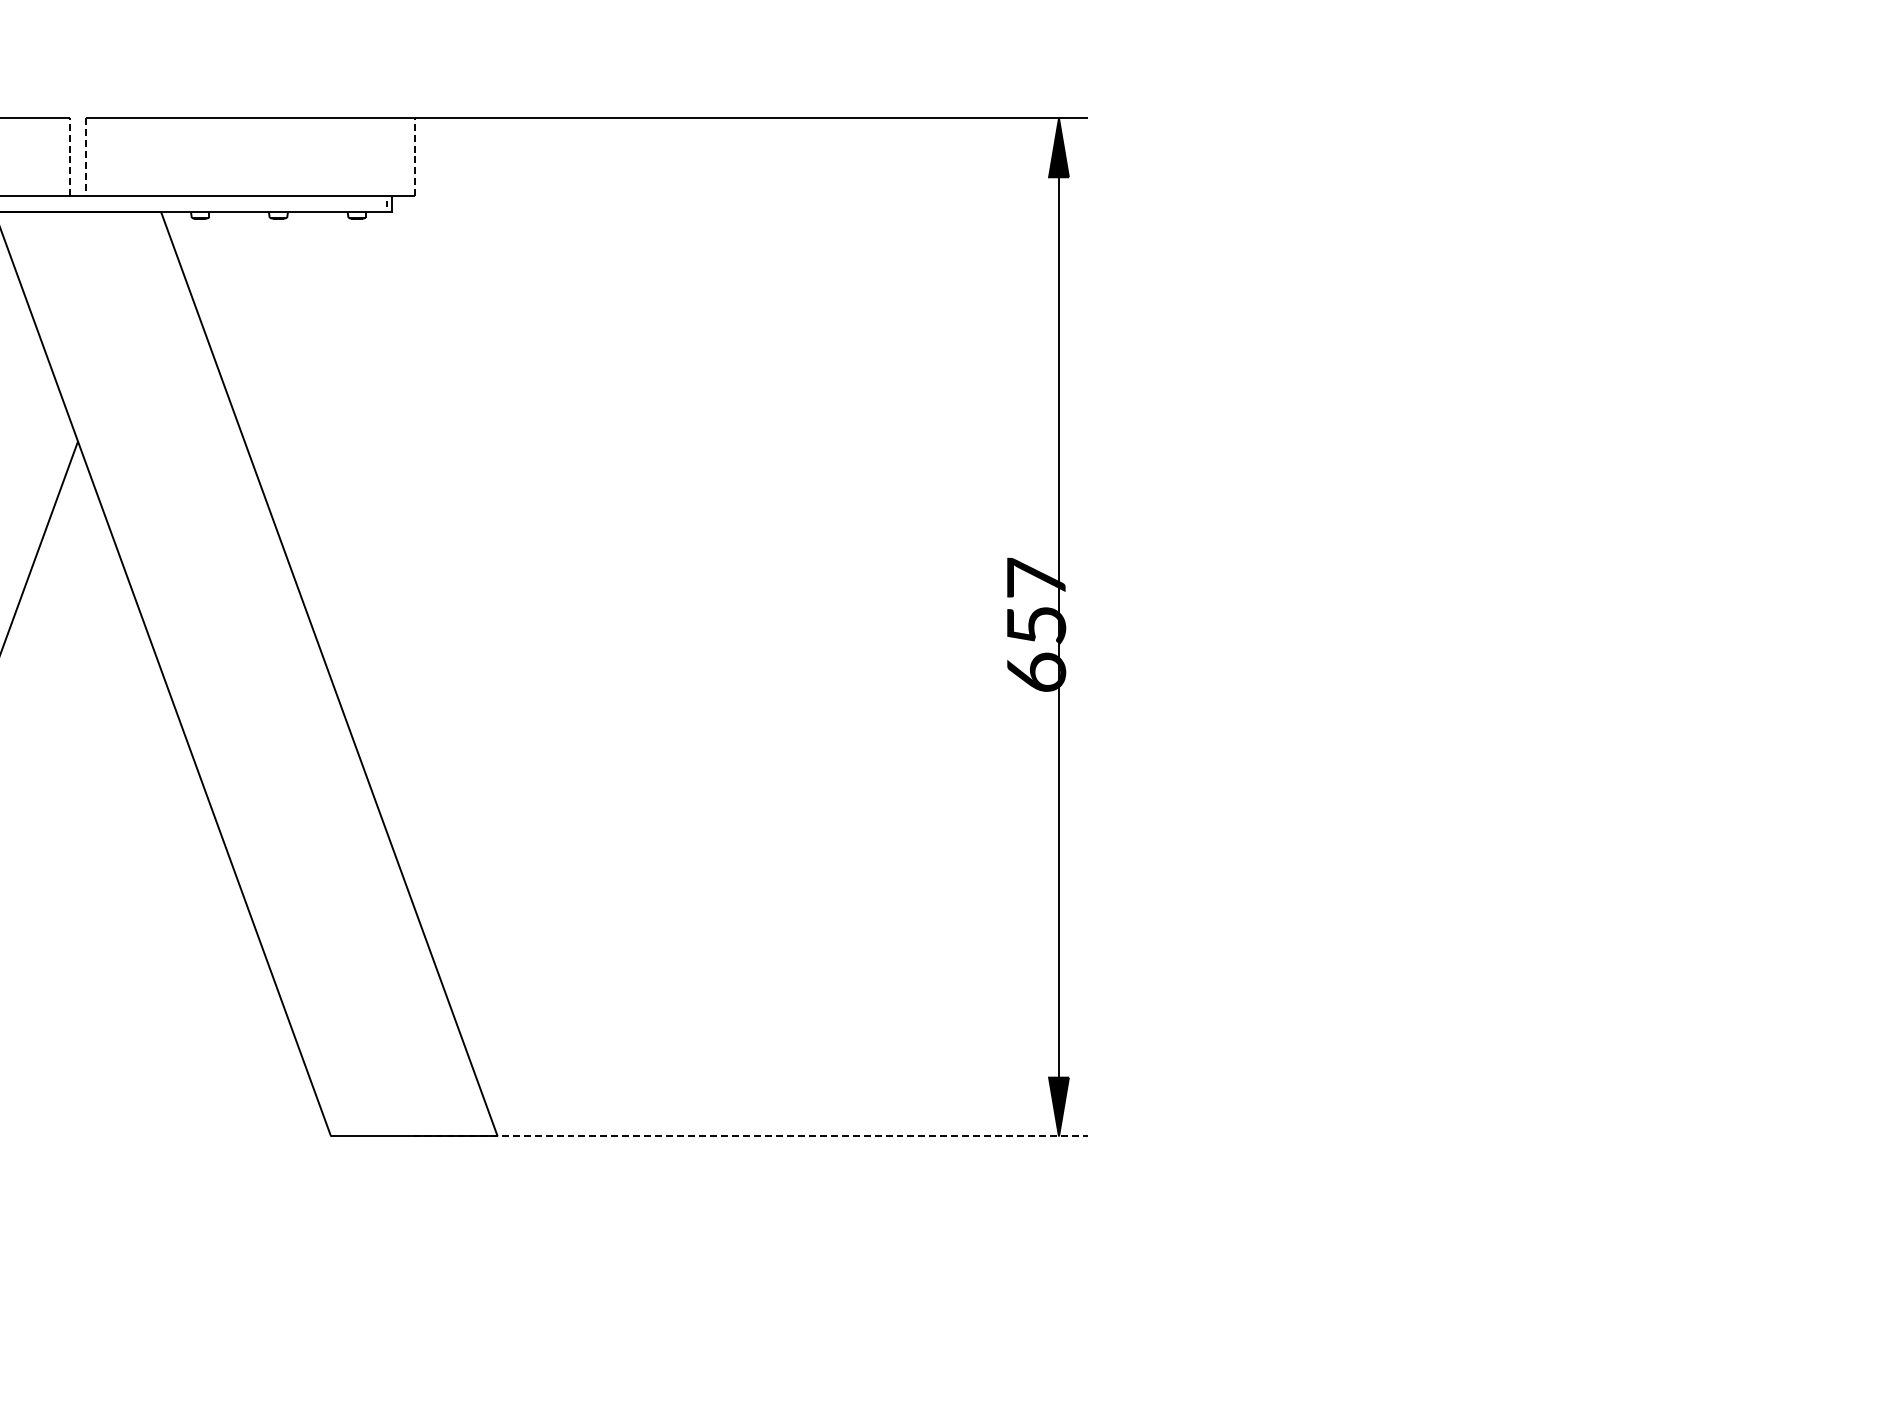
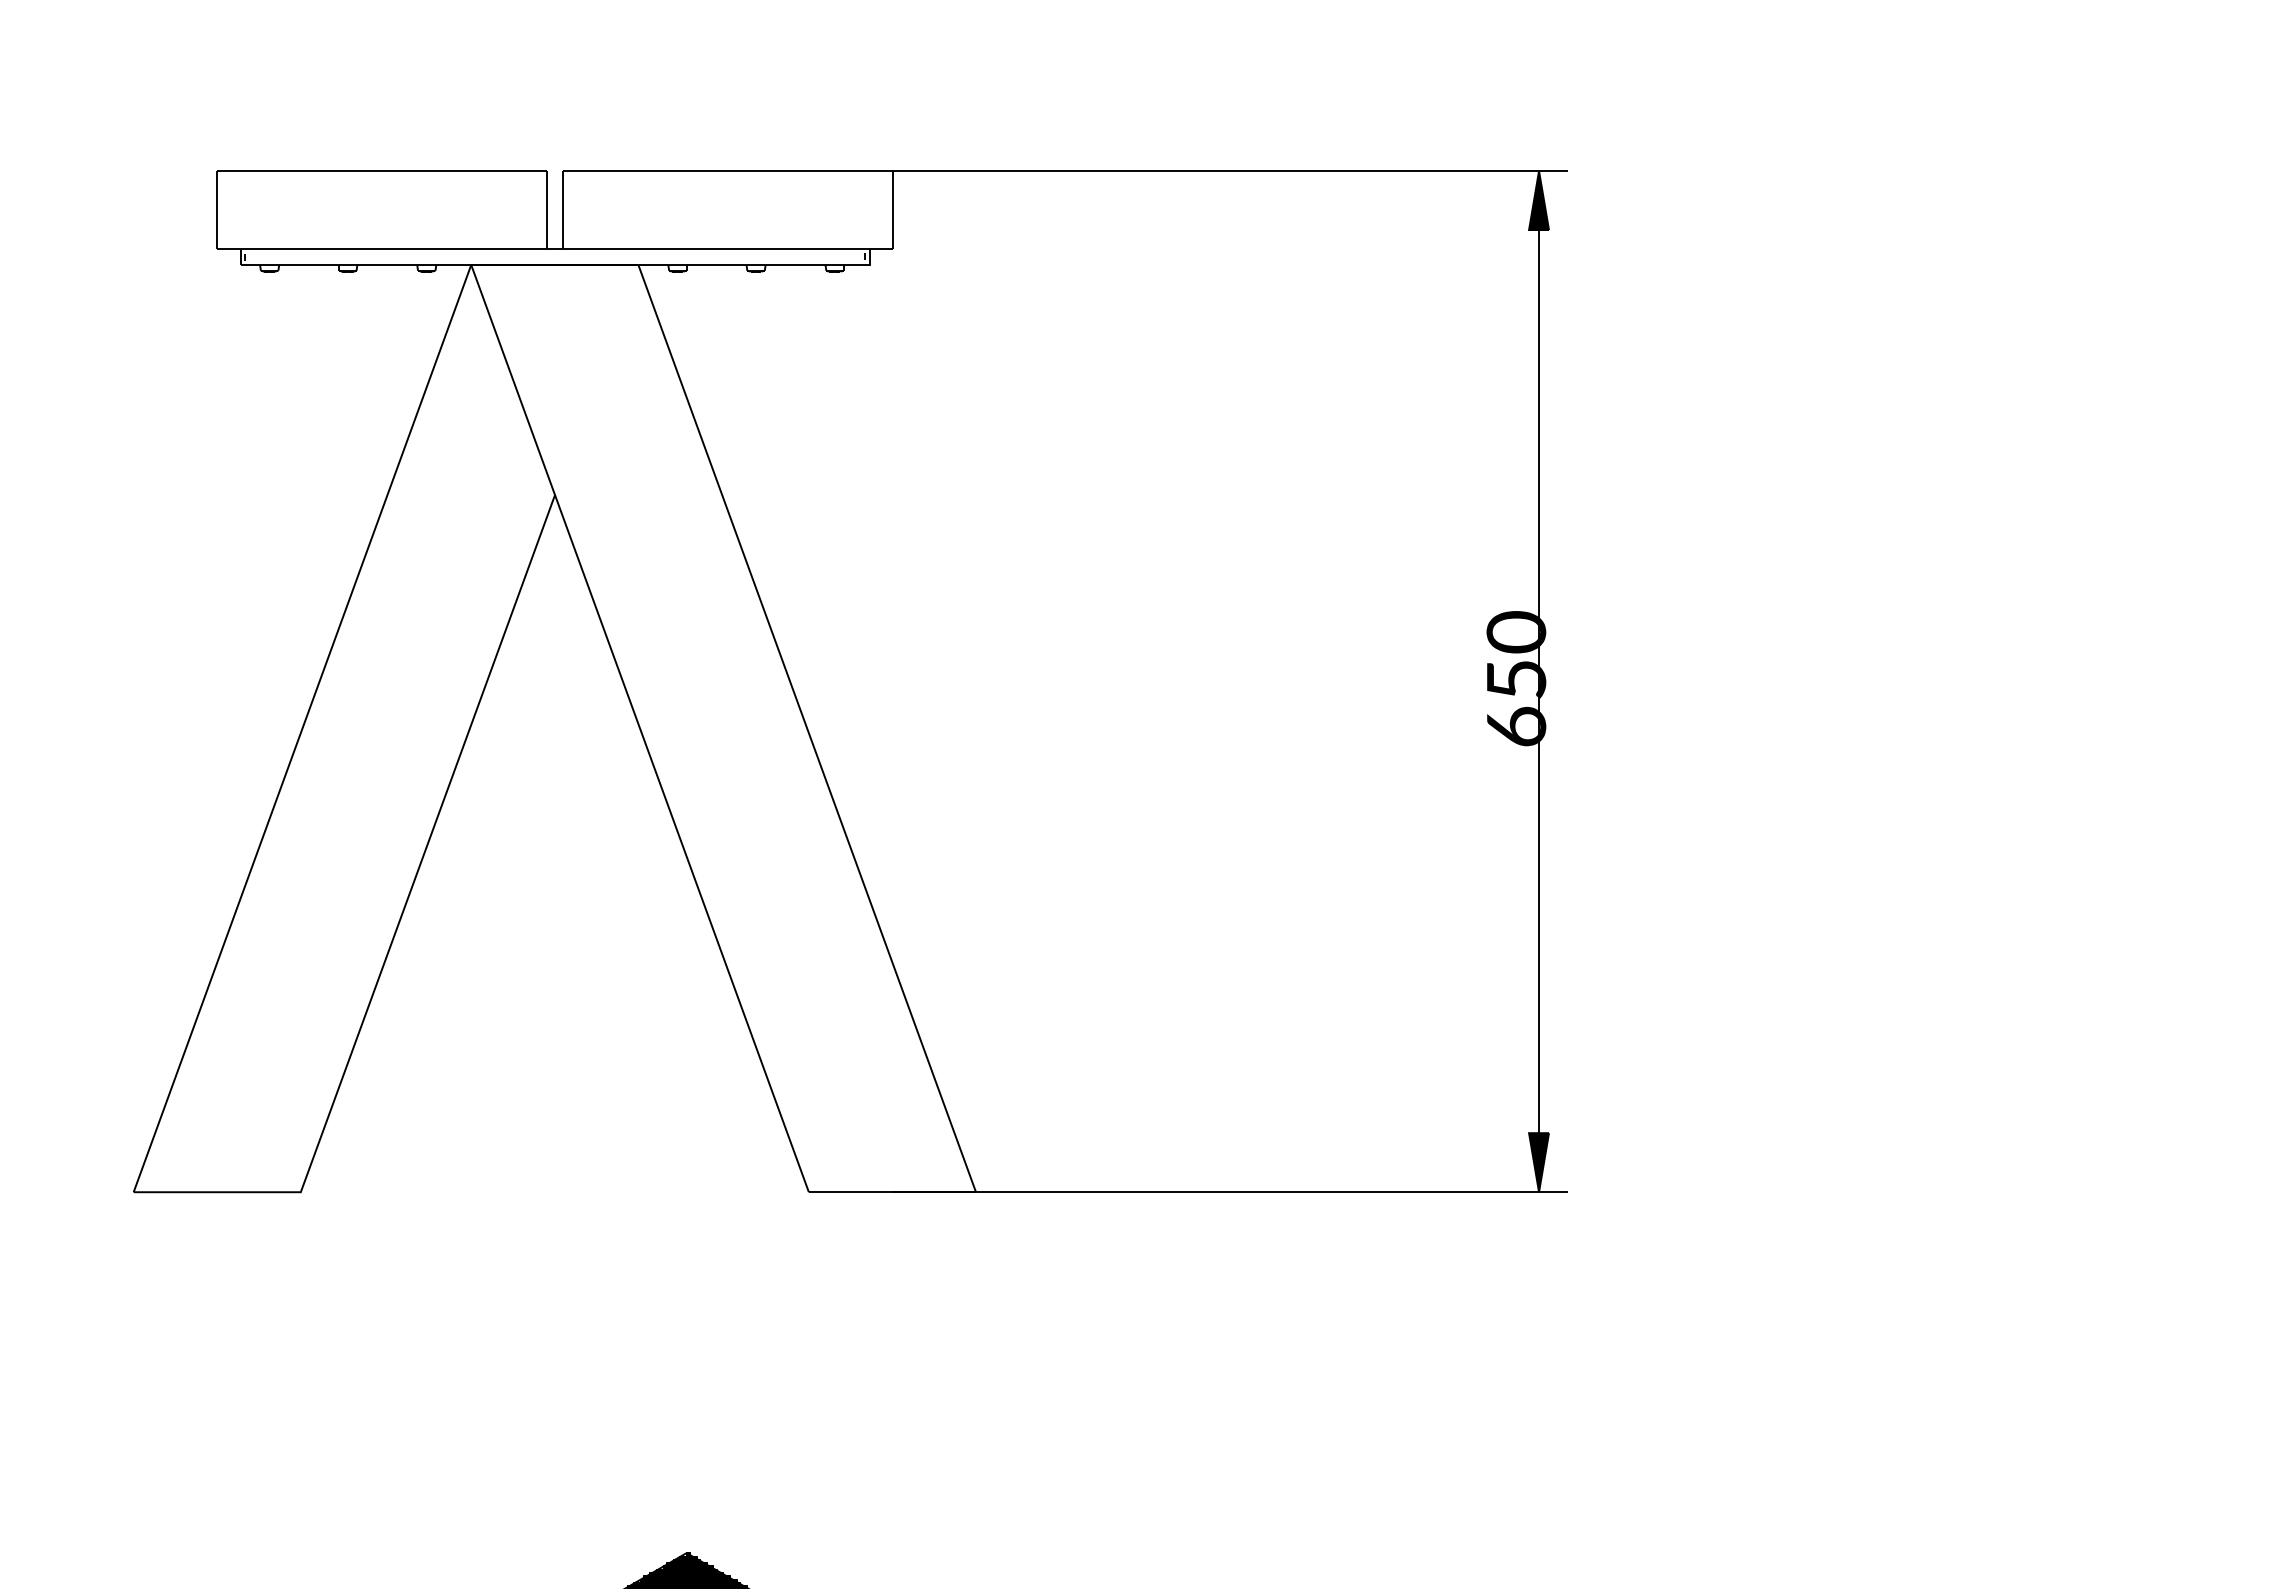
line: (69, 156) -> (546, 209), dashed -> solid
line: (414, 156) -> (892, 209), dashed -> solid
line: (85, 157) -> (562, 210), dashed -> solid
text: (1036, 578) -> (1516, 632), 657 -> 650
line: (751, 1136) -> (1230, 1192), dashed -> solid

